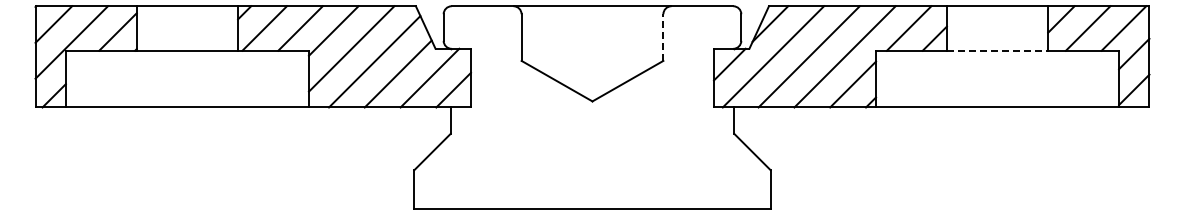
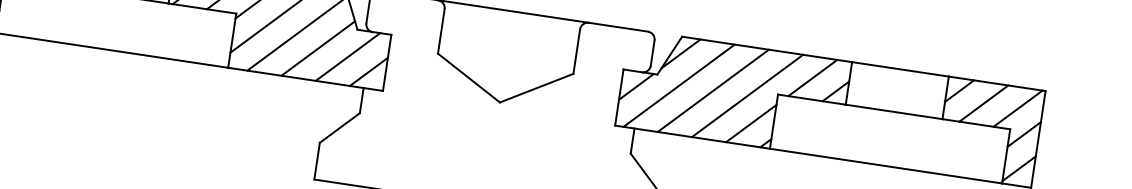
line: (663, 37) -> (576, 51), dashed -> solid
line: (997, 50) -> (894, 111), dashed -> solid

